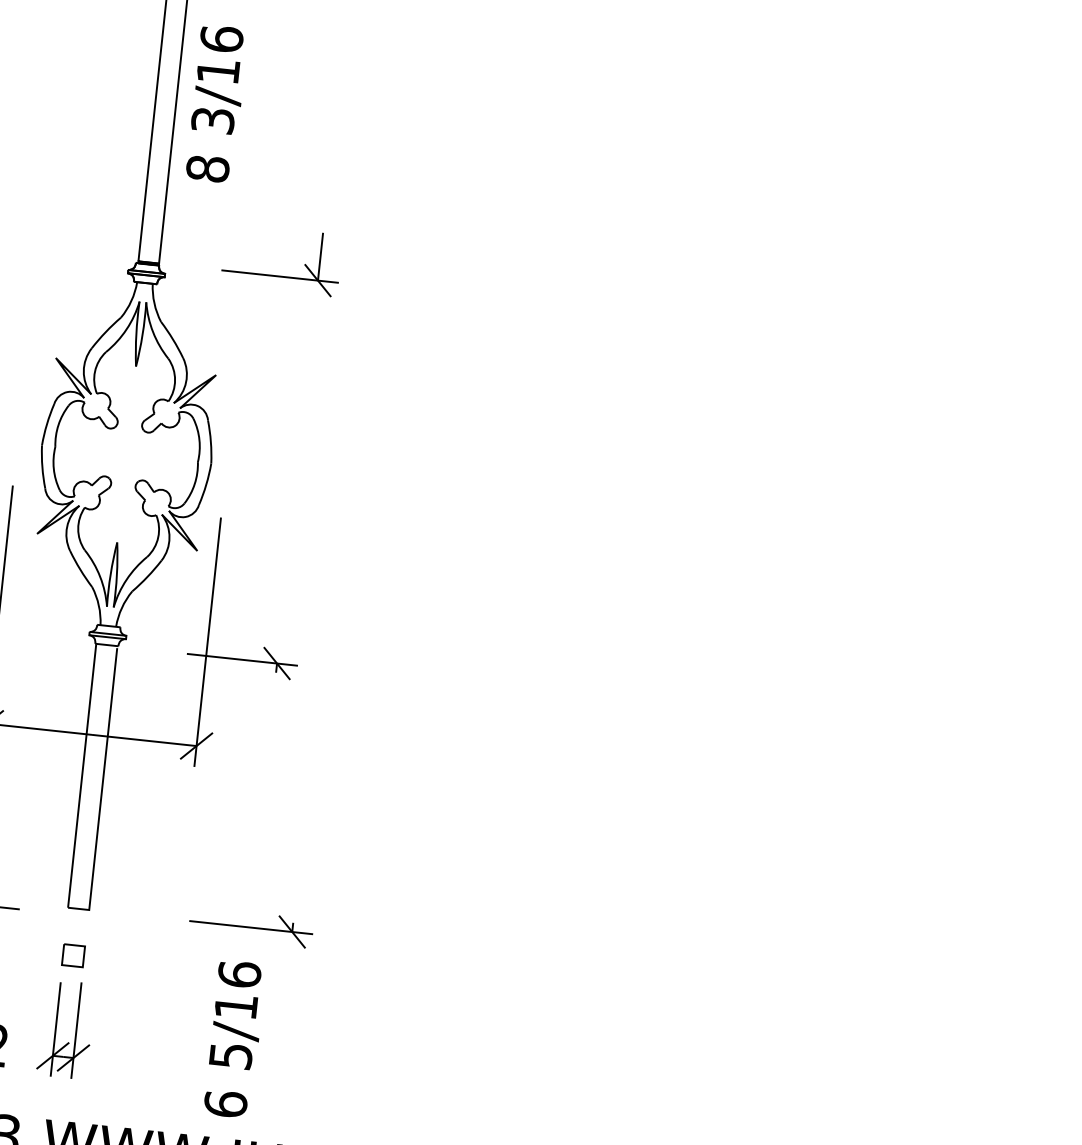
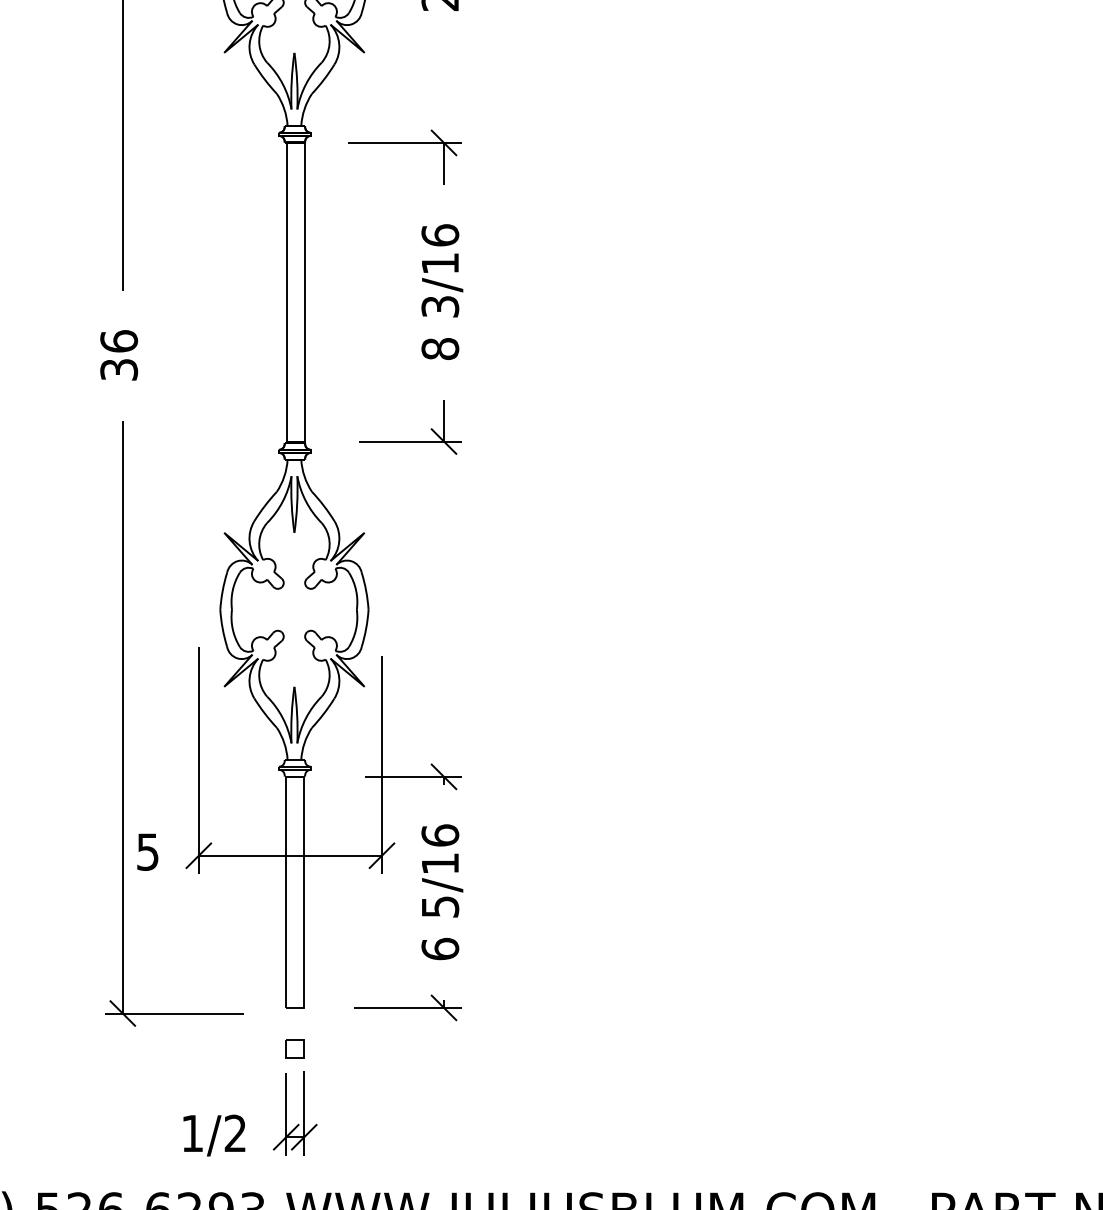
text: (217, 103) -> (442, 291), moved
part: (250, 927) -> (407, 1007), moved
text: (235, 1039) -> (442, 892), moved

